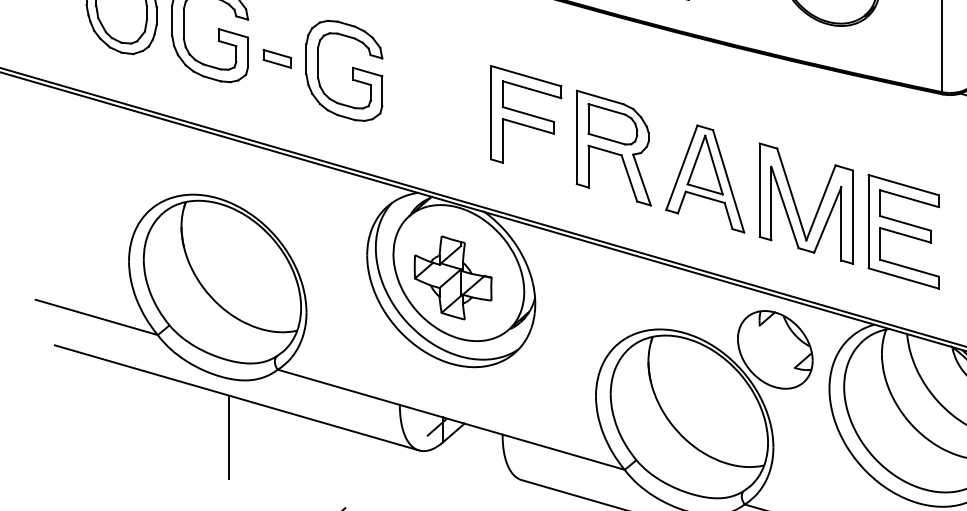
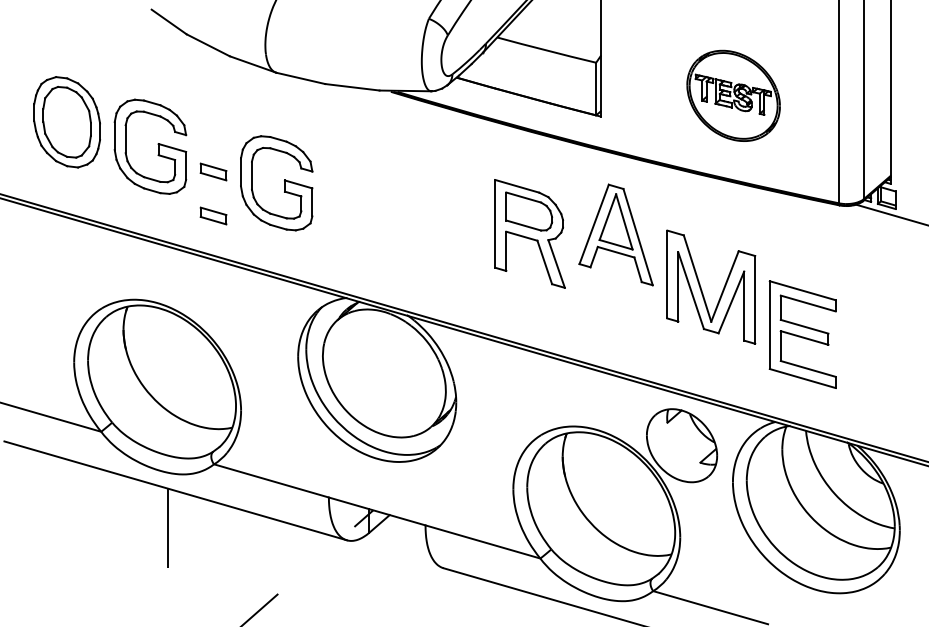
part: (277, 105) -> (213, 215), added
part: (525, 113) -> (447, 223), removed
part: (613, 147) -> (529, 233), moved
part: (704, 178) -> (615, 234), moved
part: (797, 207) -> (702, 290), moved
part: (453, 277) -> (379, 377), removed

